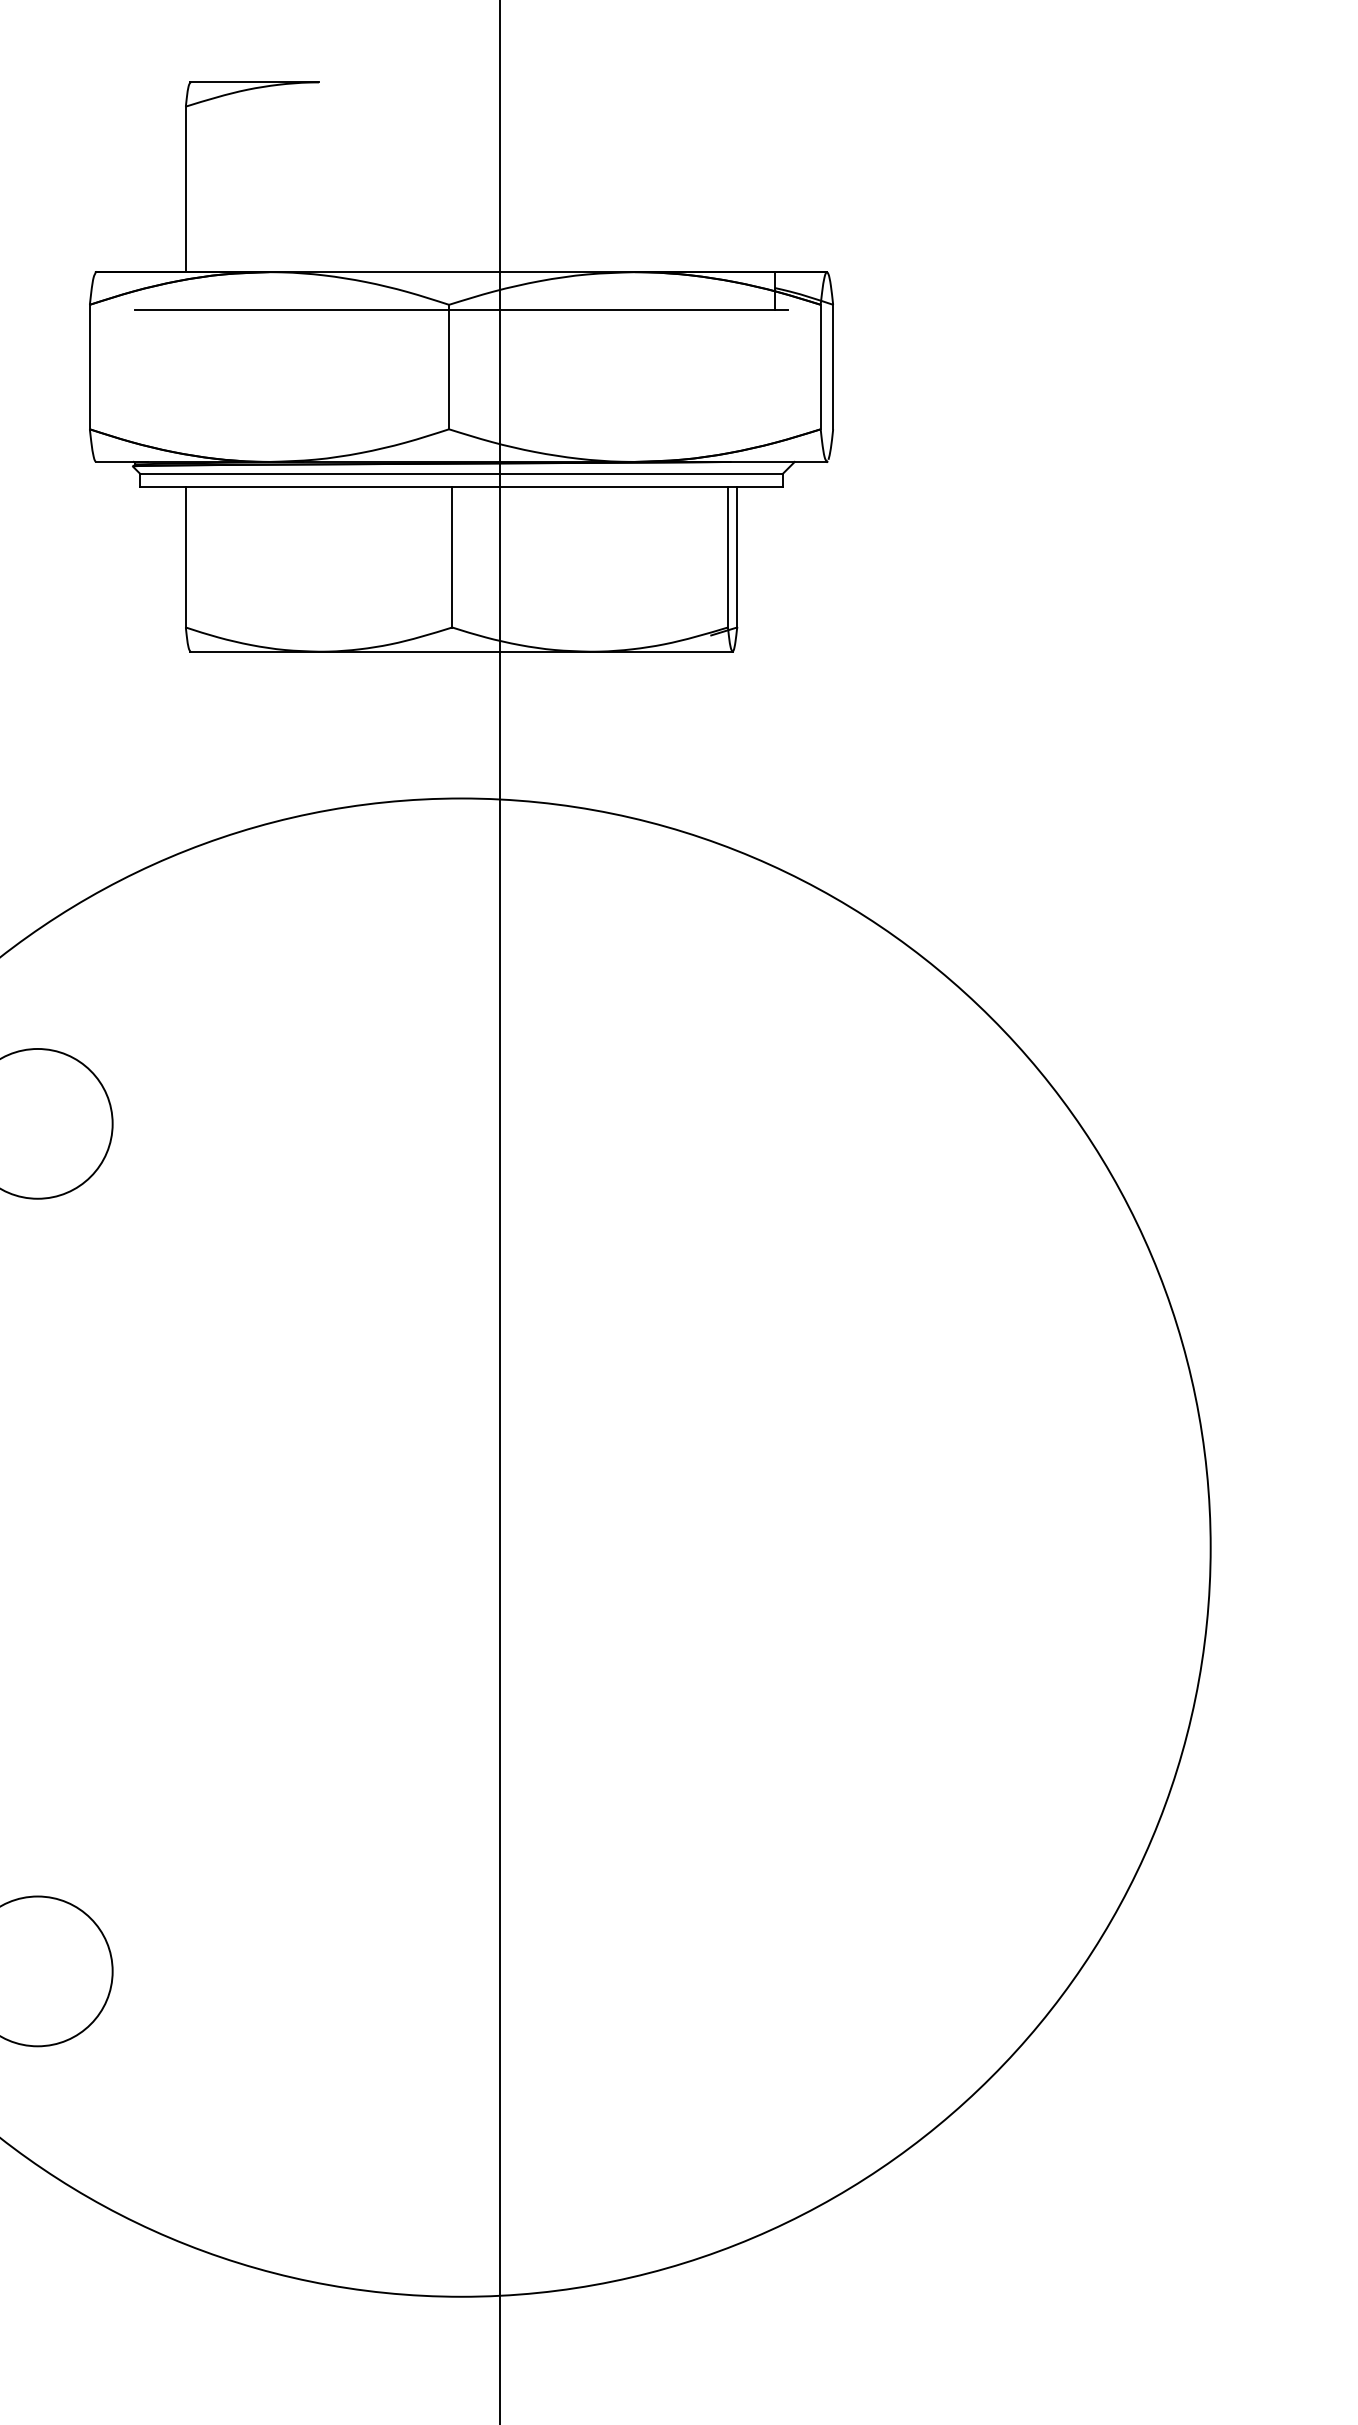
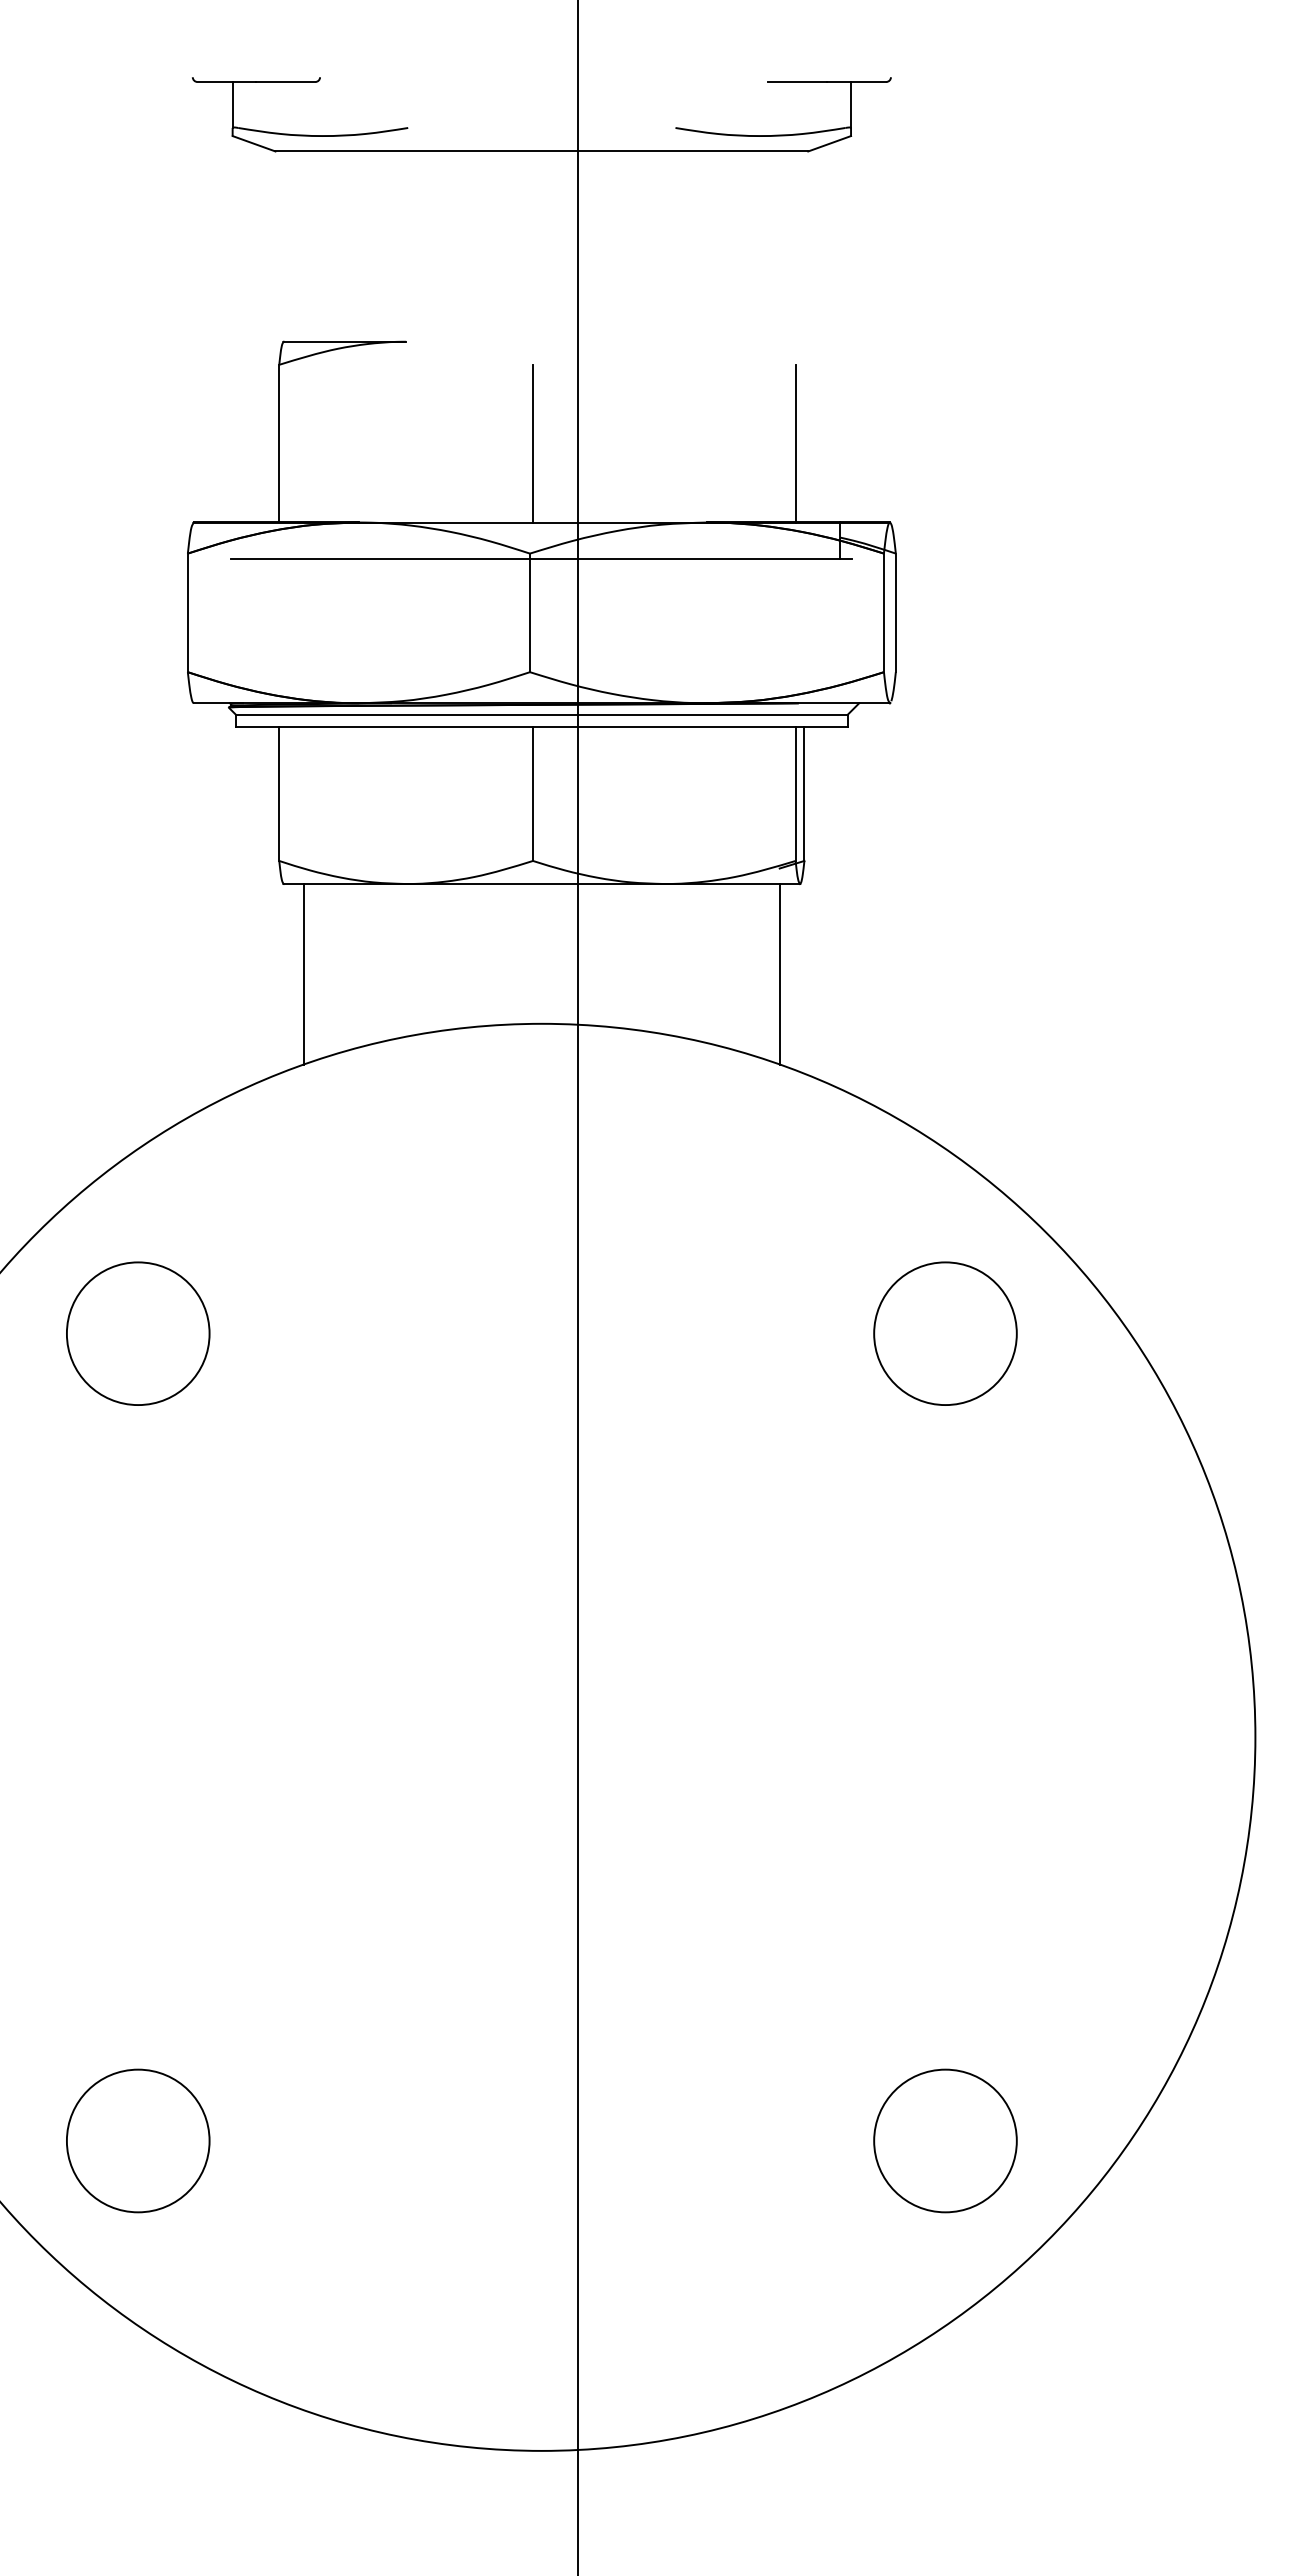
line: (452, 189) -> (533, 443), added
line: (727, 189) -> (795, 443), added
line: (211, 746) -> (303, 974), added
line: (711, 746) -> (779, 974), added
circle: (885, 1123) -> (945, 1333), added
circle: (885, 1970) -> (945, 2140), added

